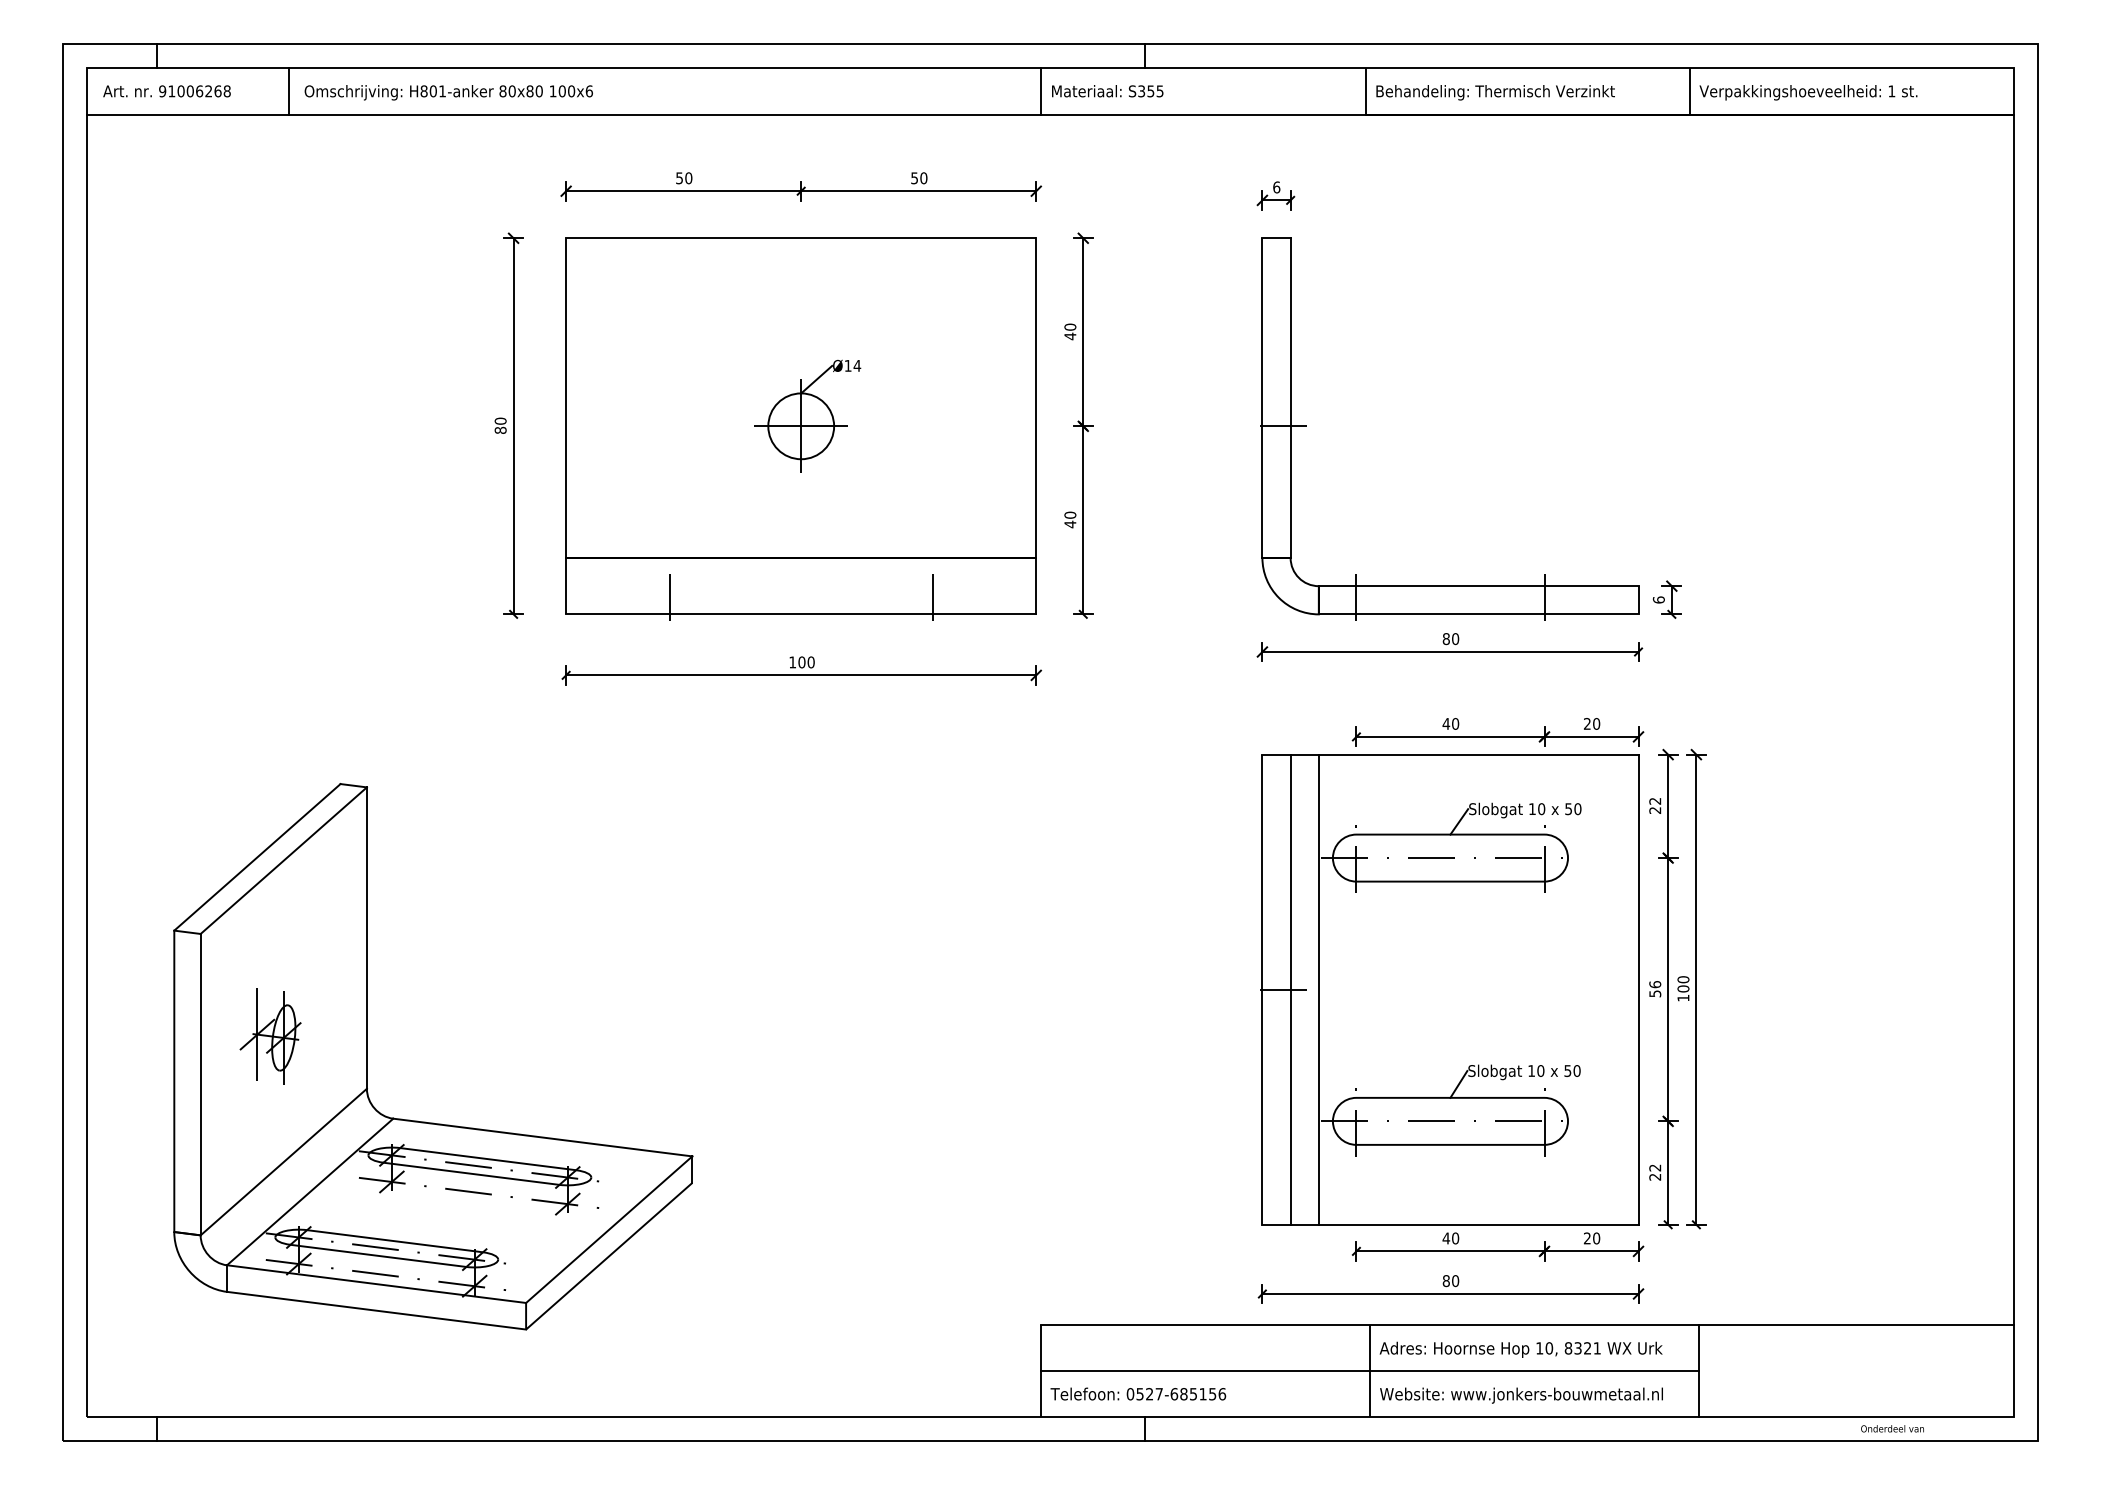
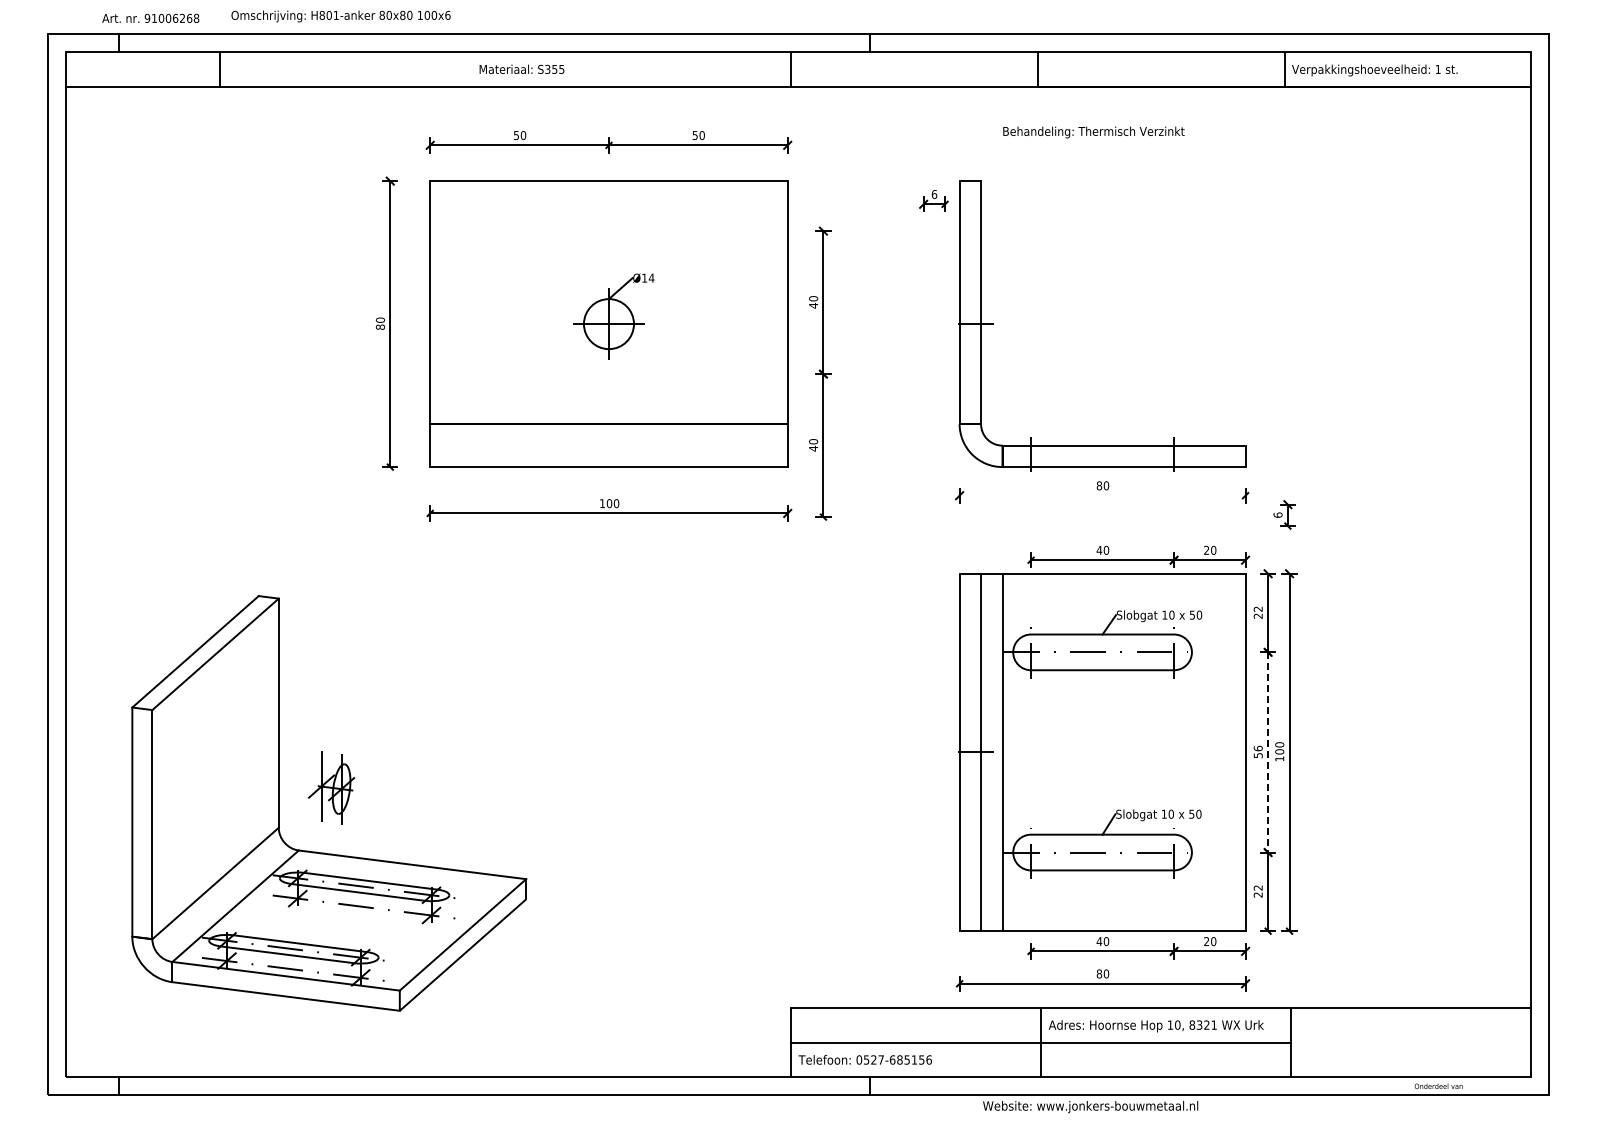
text: (166, 90) -> (150, 17), moved
text: (1107, 90) -> (521, 68), moved
text: (448, 92) -> (340, 16), moved
text: (1495, 92) -> (1093, 132), moved
part: (1275, 195) -> (933, 200), moved
part: (1079, 425) -> (820, 373), moved
part: (1667, 599) -> (1284, 514), moved
line: (669, 600) -> (508, 456), removed
line: (933, 600) -> (709, 456), removed
line: (1450, 651) -> (1102, 495), removed
line: (1668, 989) -> (1268, 752), solid -> dashed
part: (270, 1035) -> (331, 787), moved
text: (1521, 1396) -> (1090, 1107), moved

